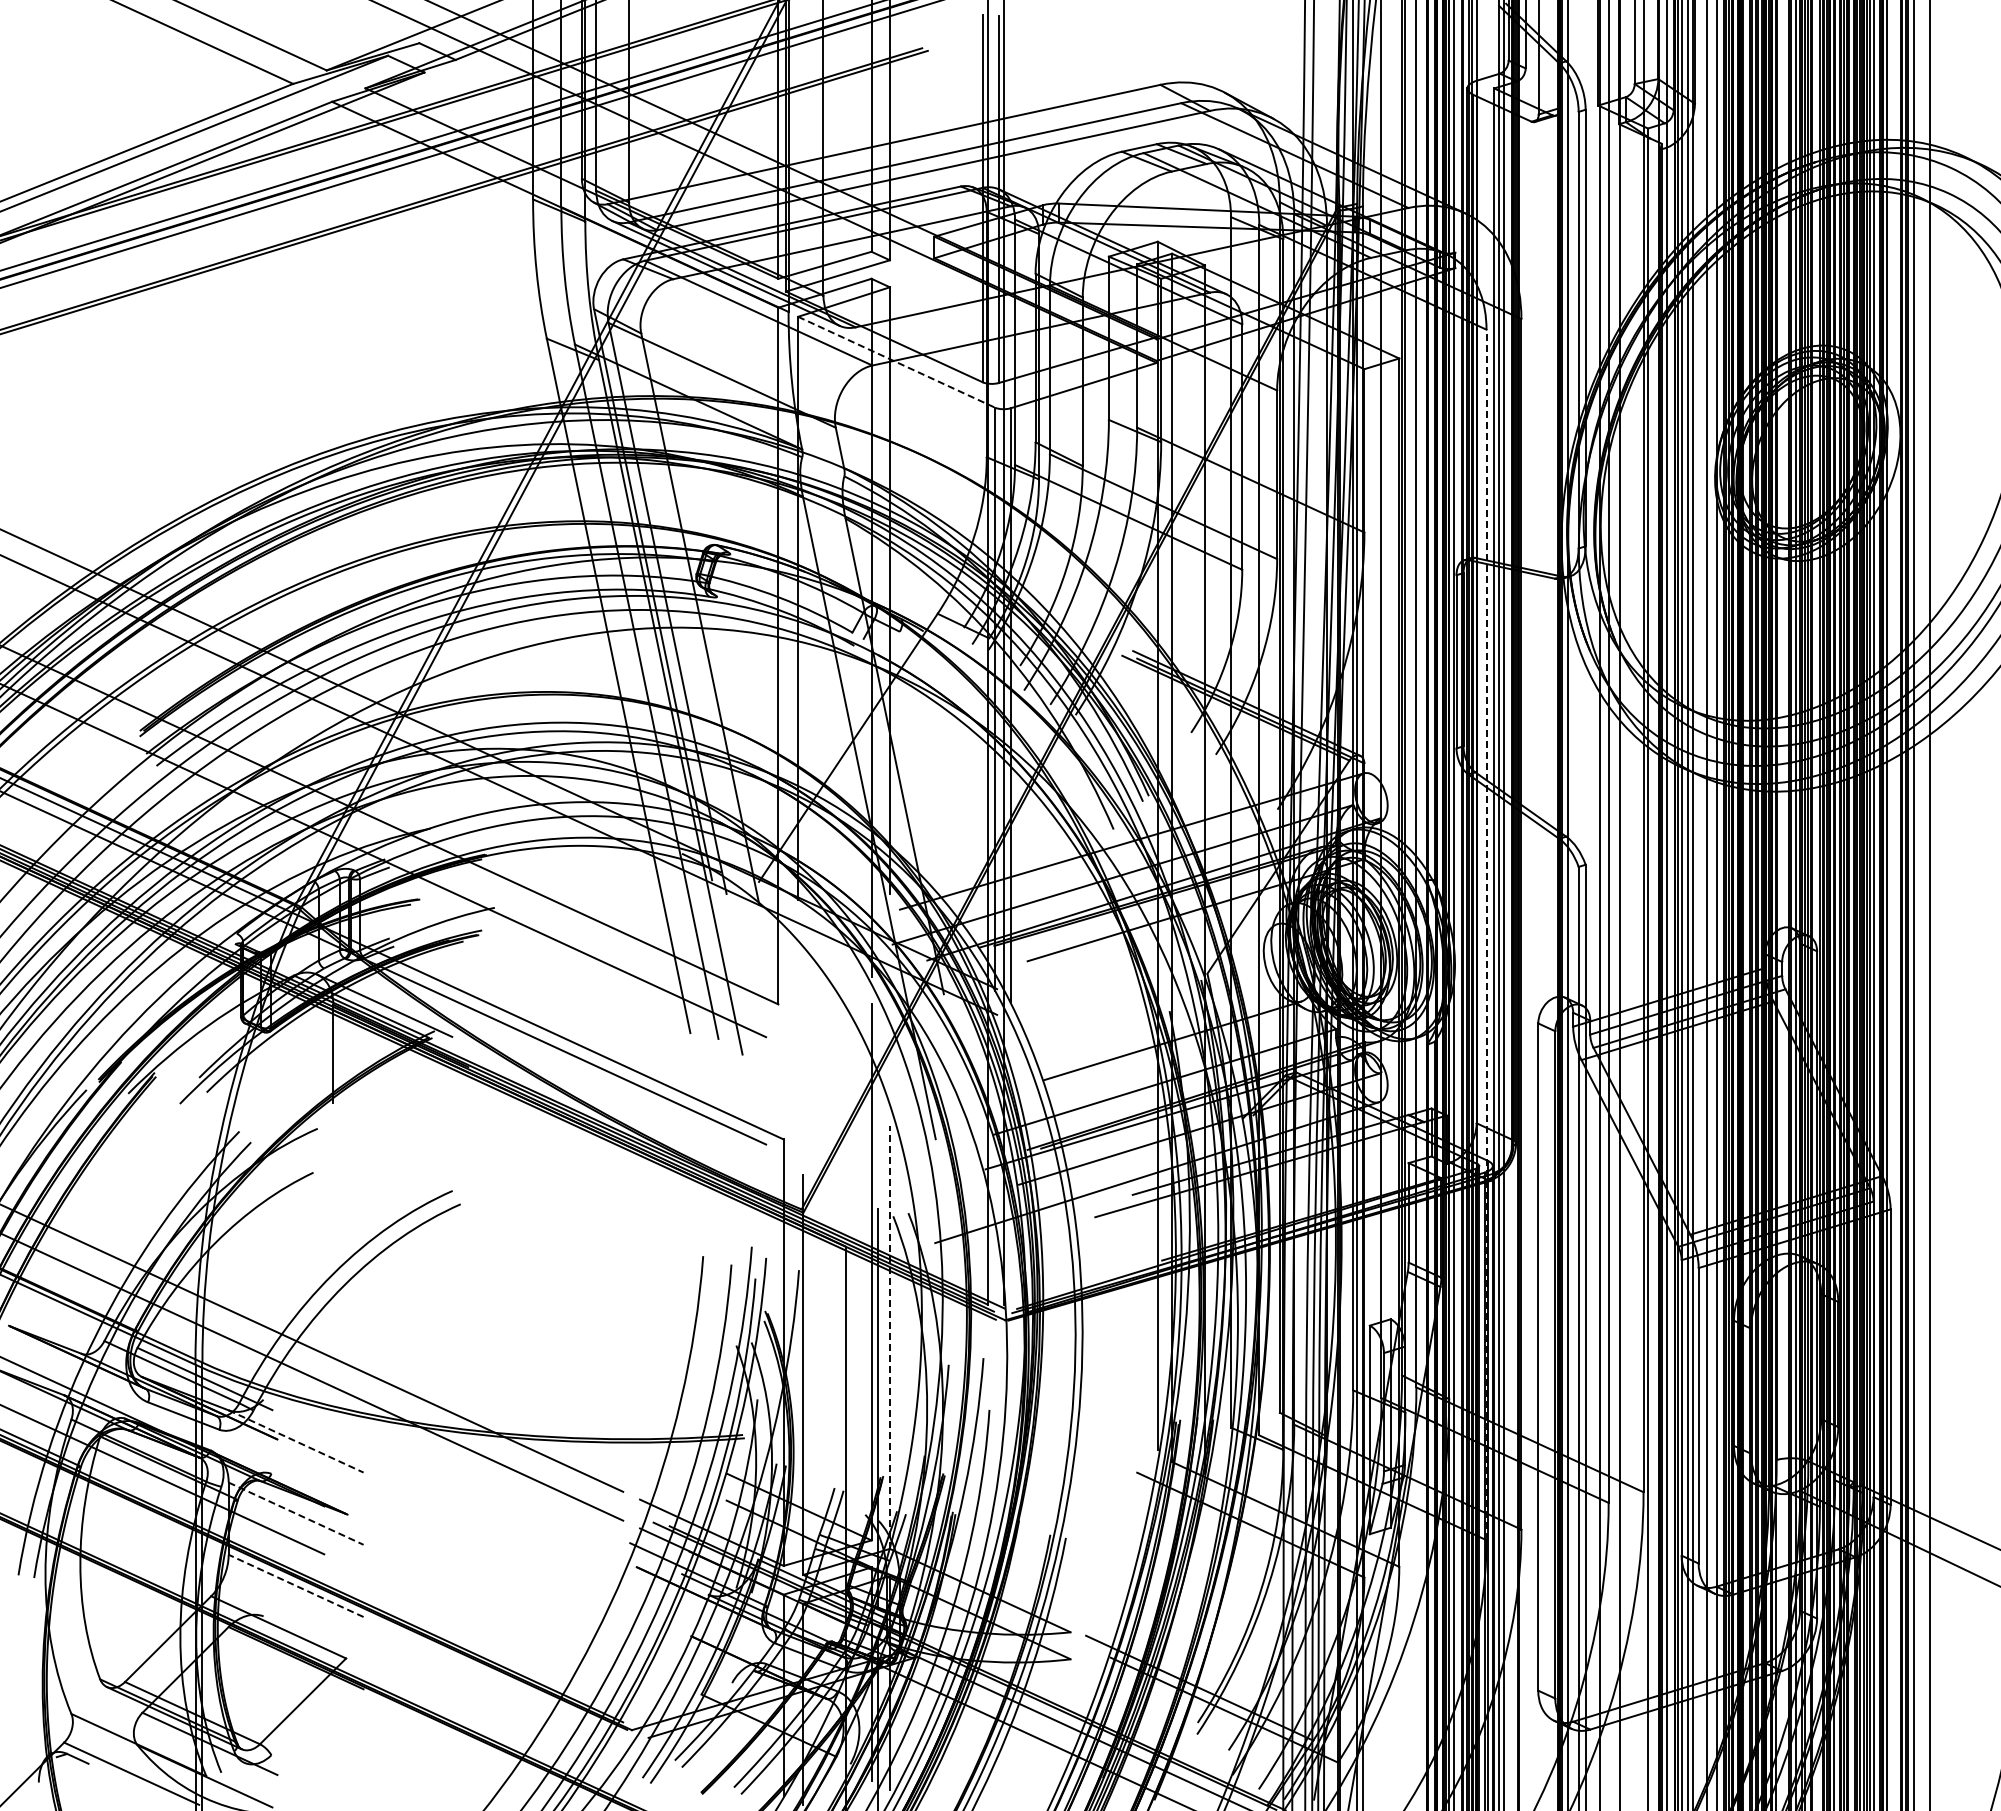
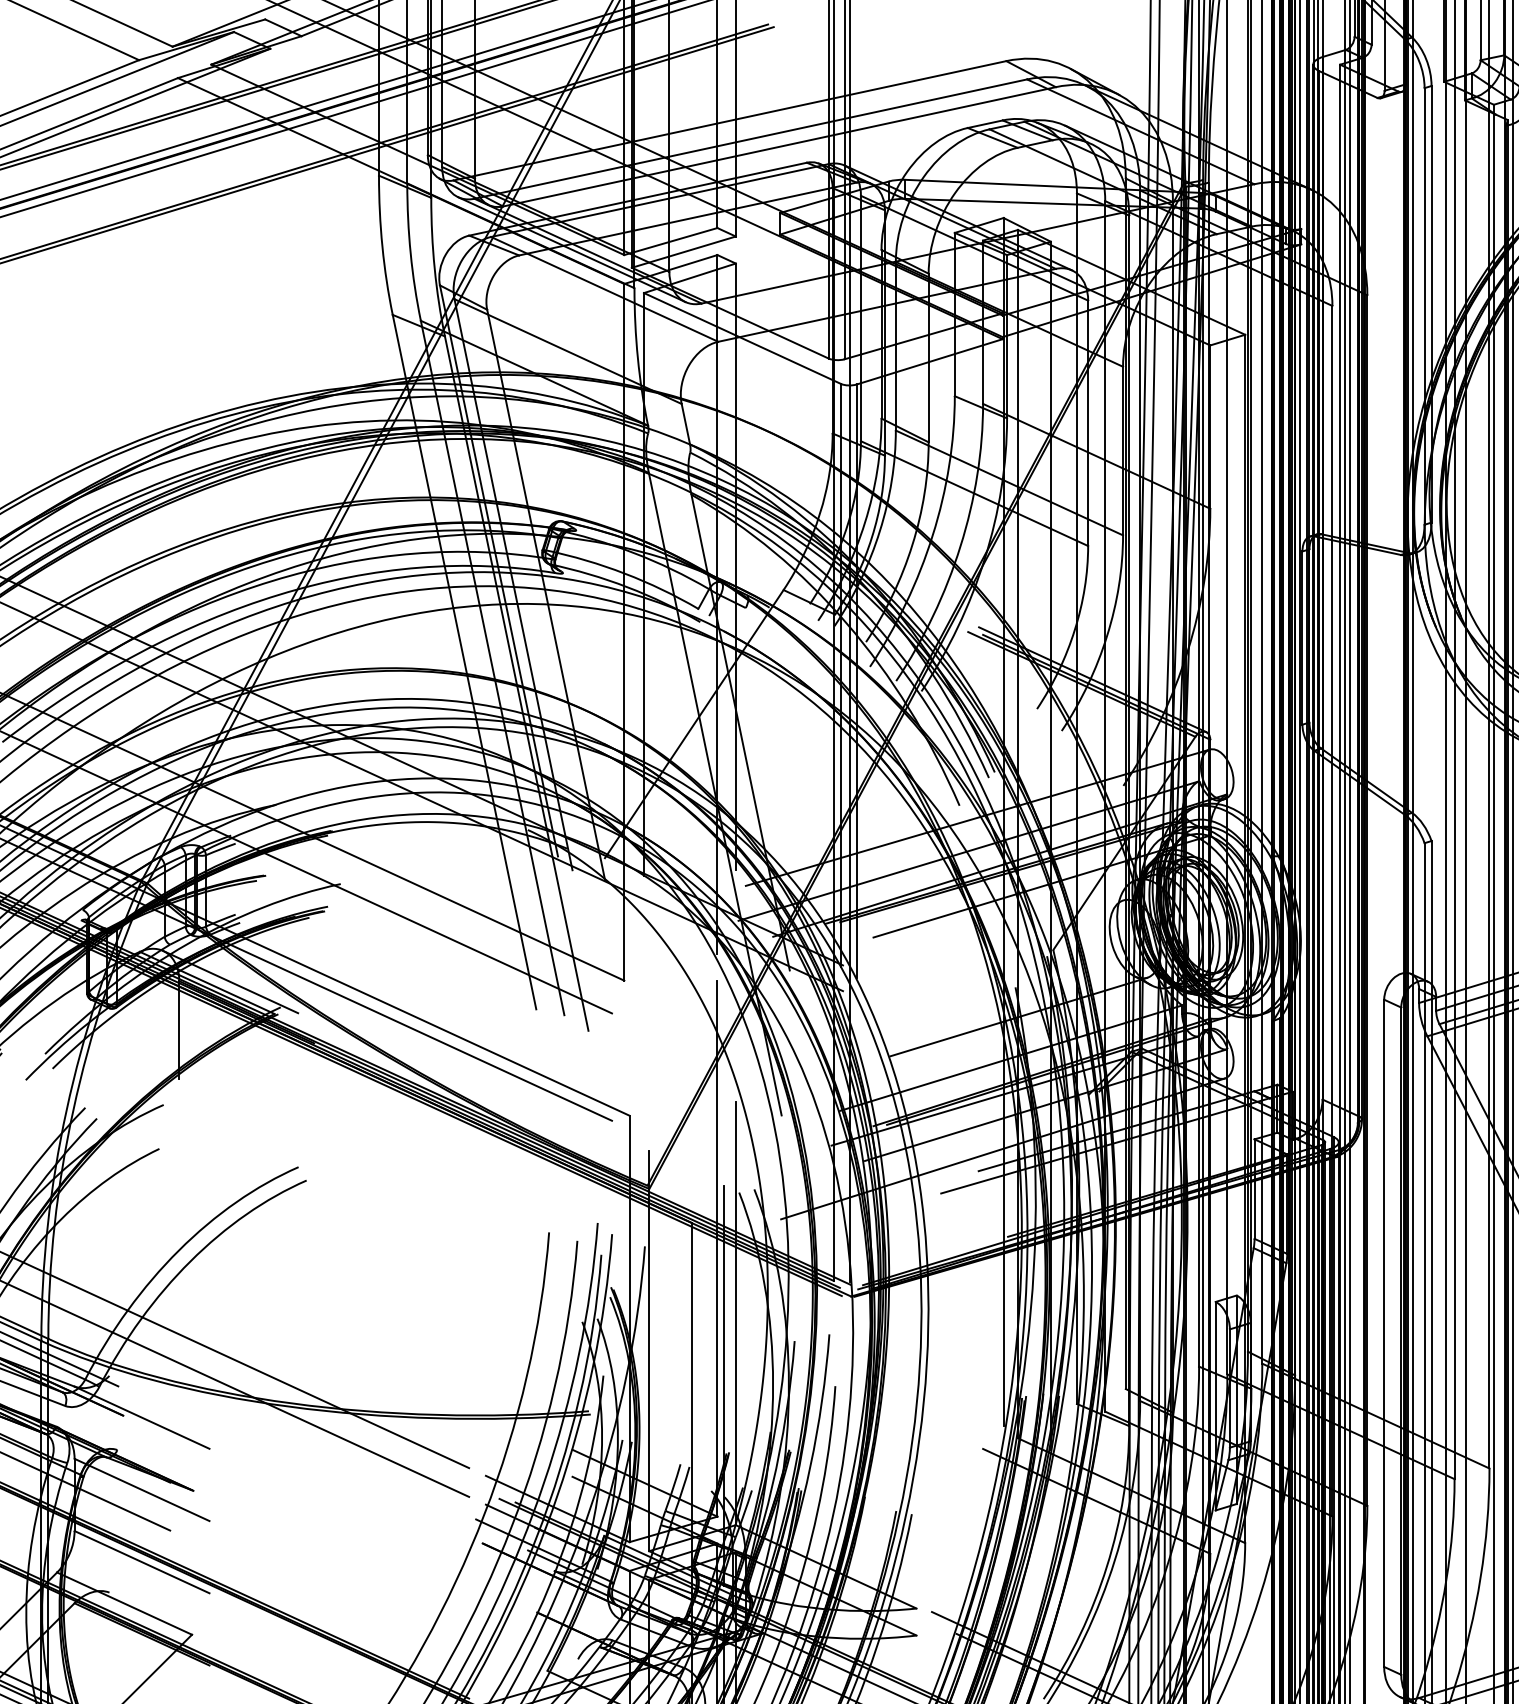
line: (897, 362) -> (743, 338), dashed -> solid
line: (1486, 934) -> (1332, 910), dashed -> solid
line: (889, 1337) -> (735, 1313), dashed -> solid
line: (296, 1441) -> (142, 1417), dashed -> solid
line: (296, 1513) -> (142, 1489), dashed -> solid
line: (295, 1585) -> (141, 1561), dashed -> solid

